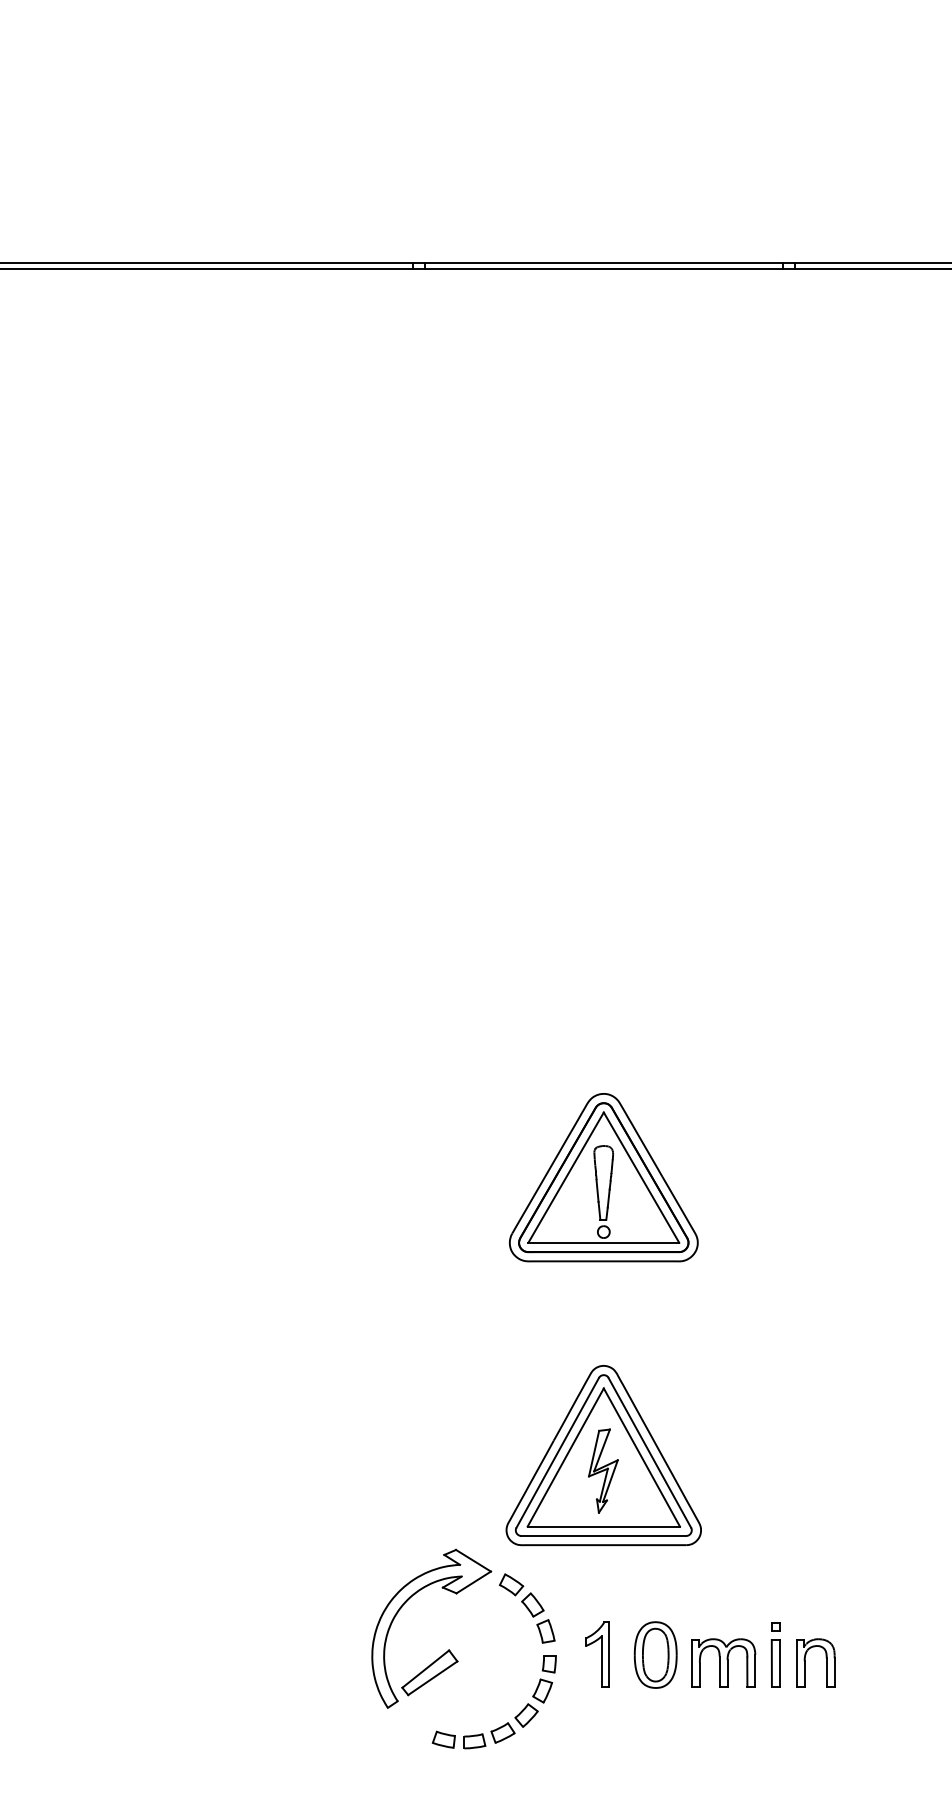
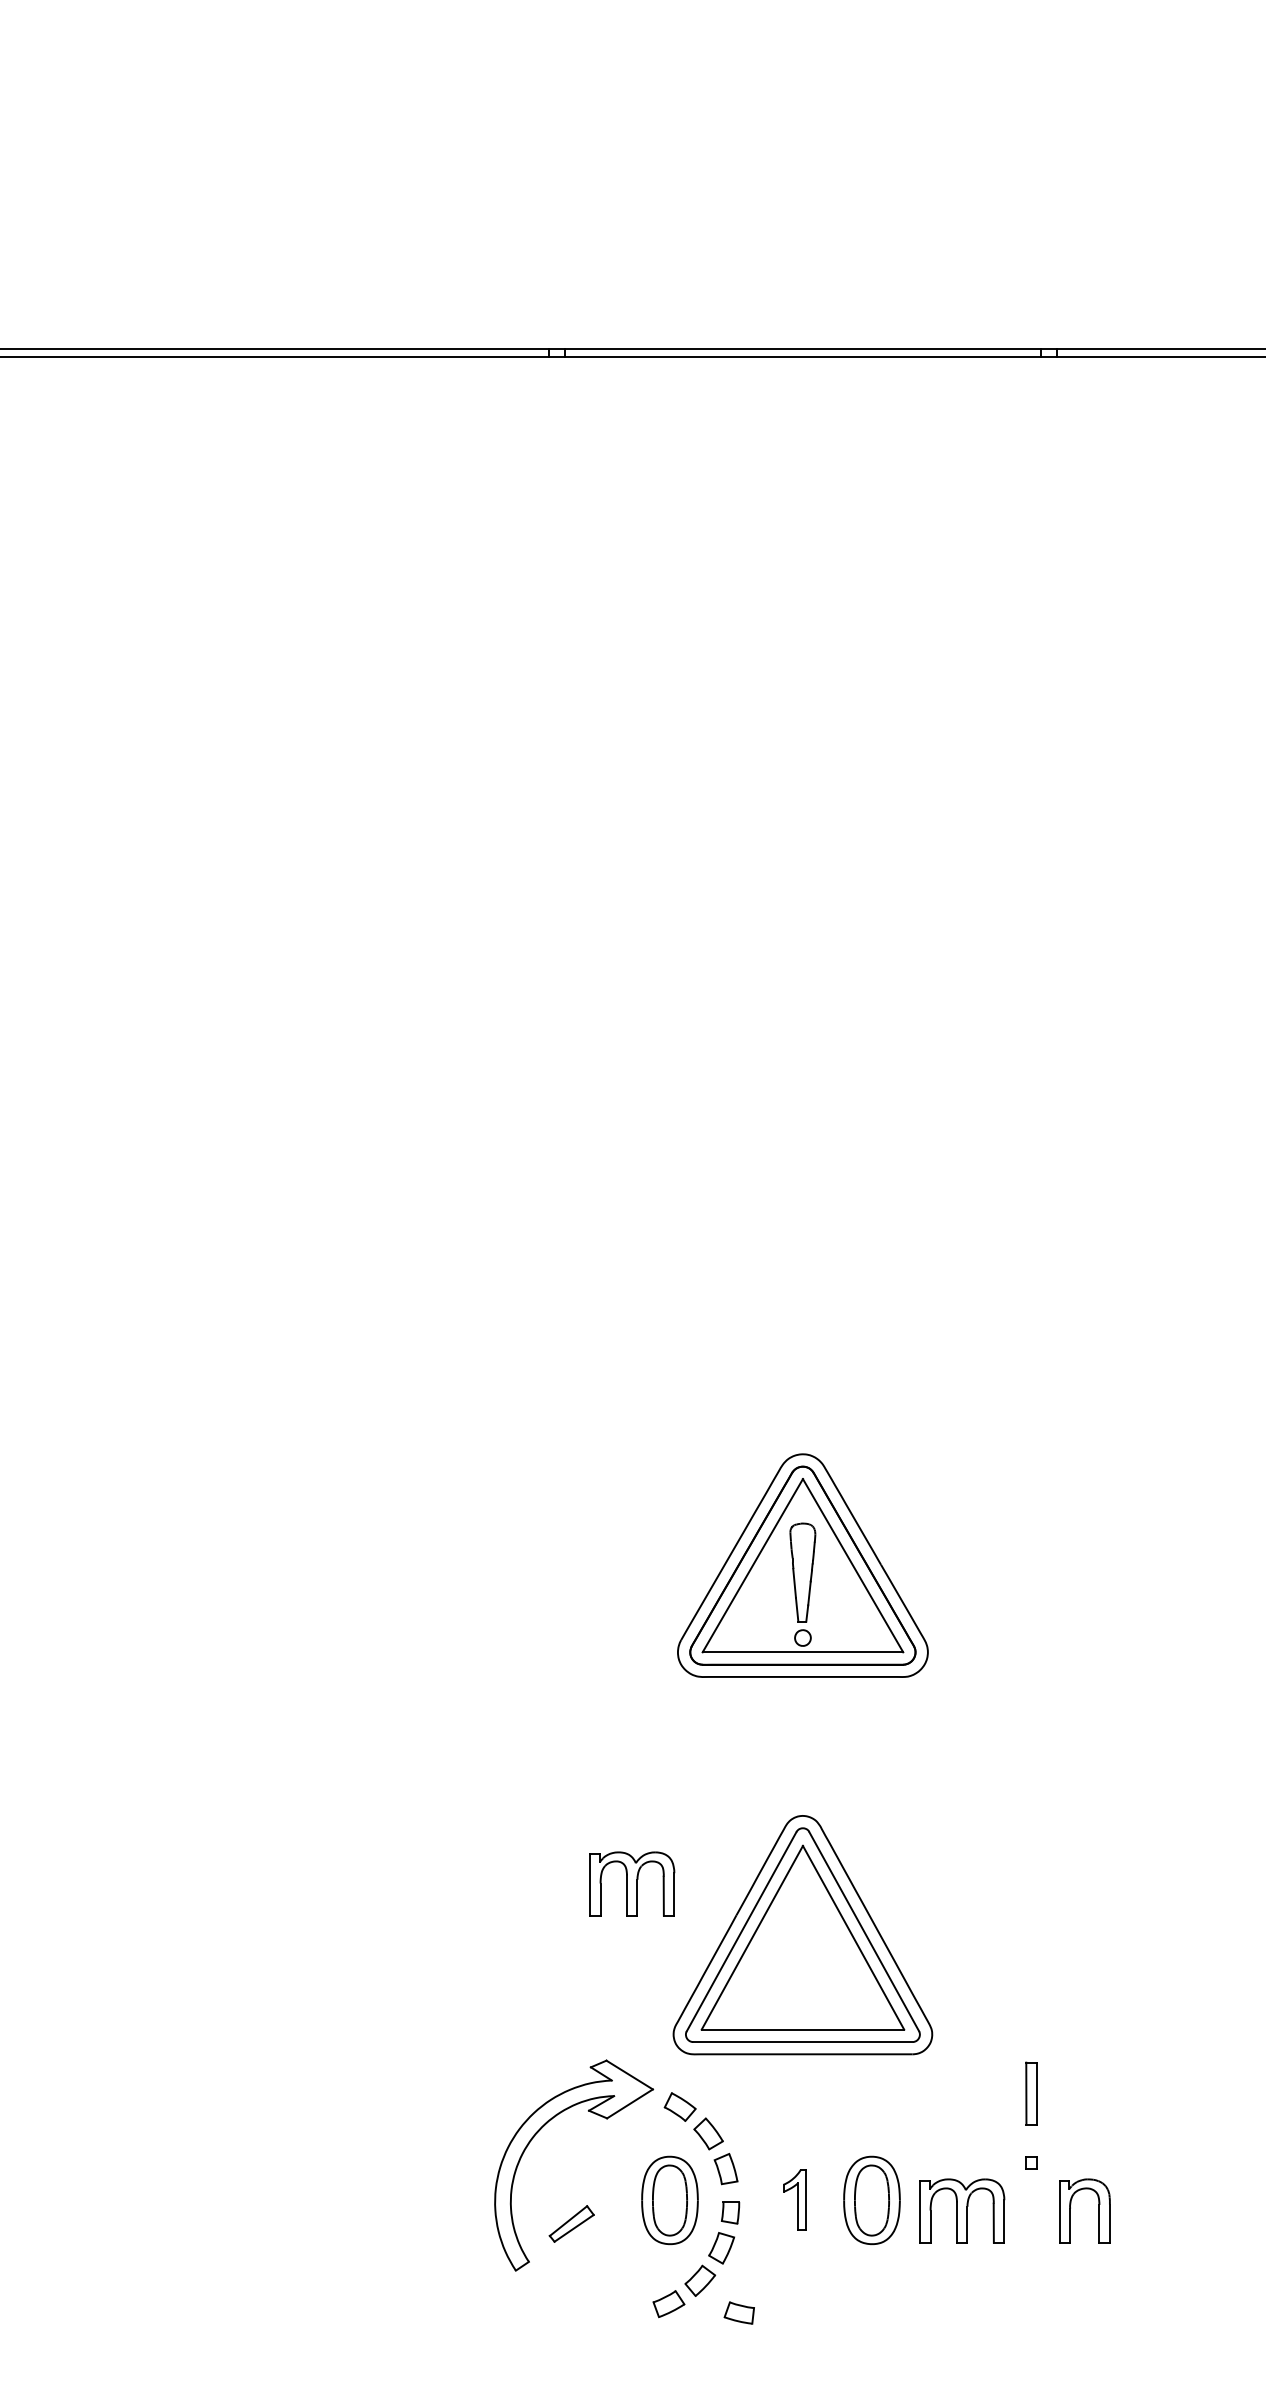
part: (475, 1416) -> (632, 1883), added
part: (603, 1470) -> (802, 1955), removed
part: (597, 1654) -> (794, 2199), size x0.7
part: (503, 1655) -> (669, 2200), added
part: (775, 1663) -> (1031, 2093), moved
part: (429, 1672) -> (571, 2223), size x0.6
part: (443, 1739) -> (738, 2312), moved
part: (474, 1741) -> (631, 2315), removed

